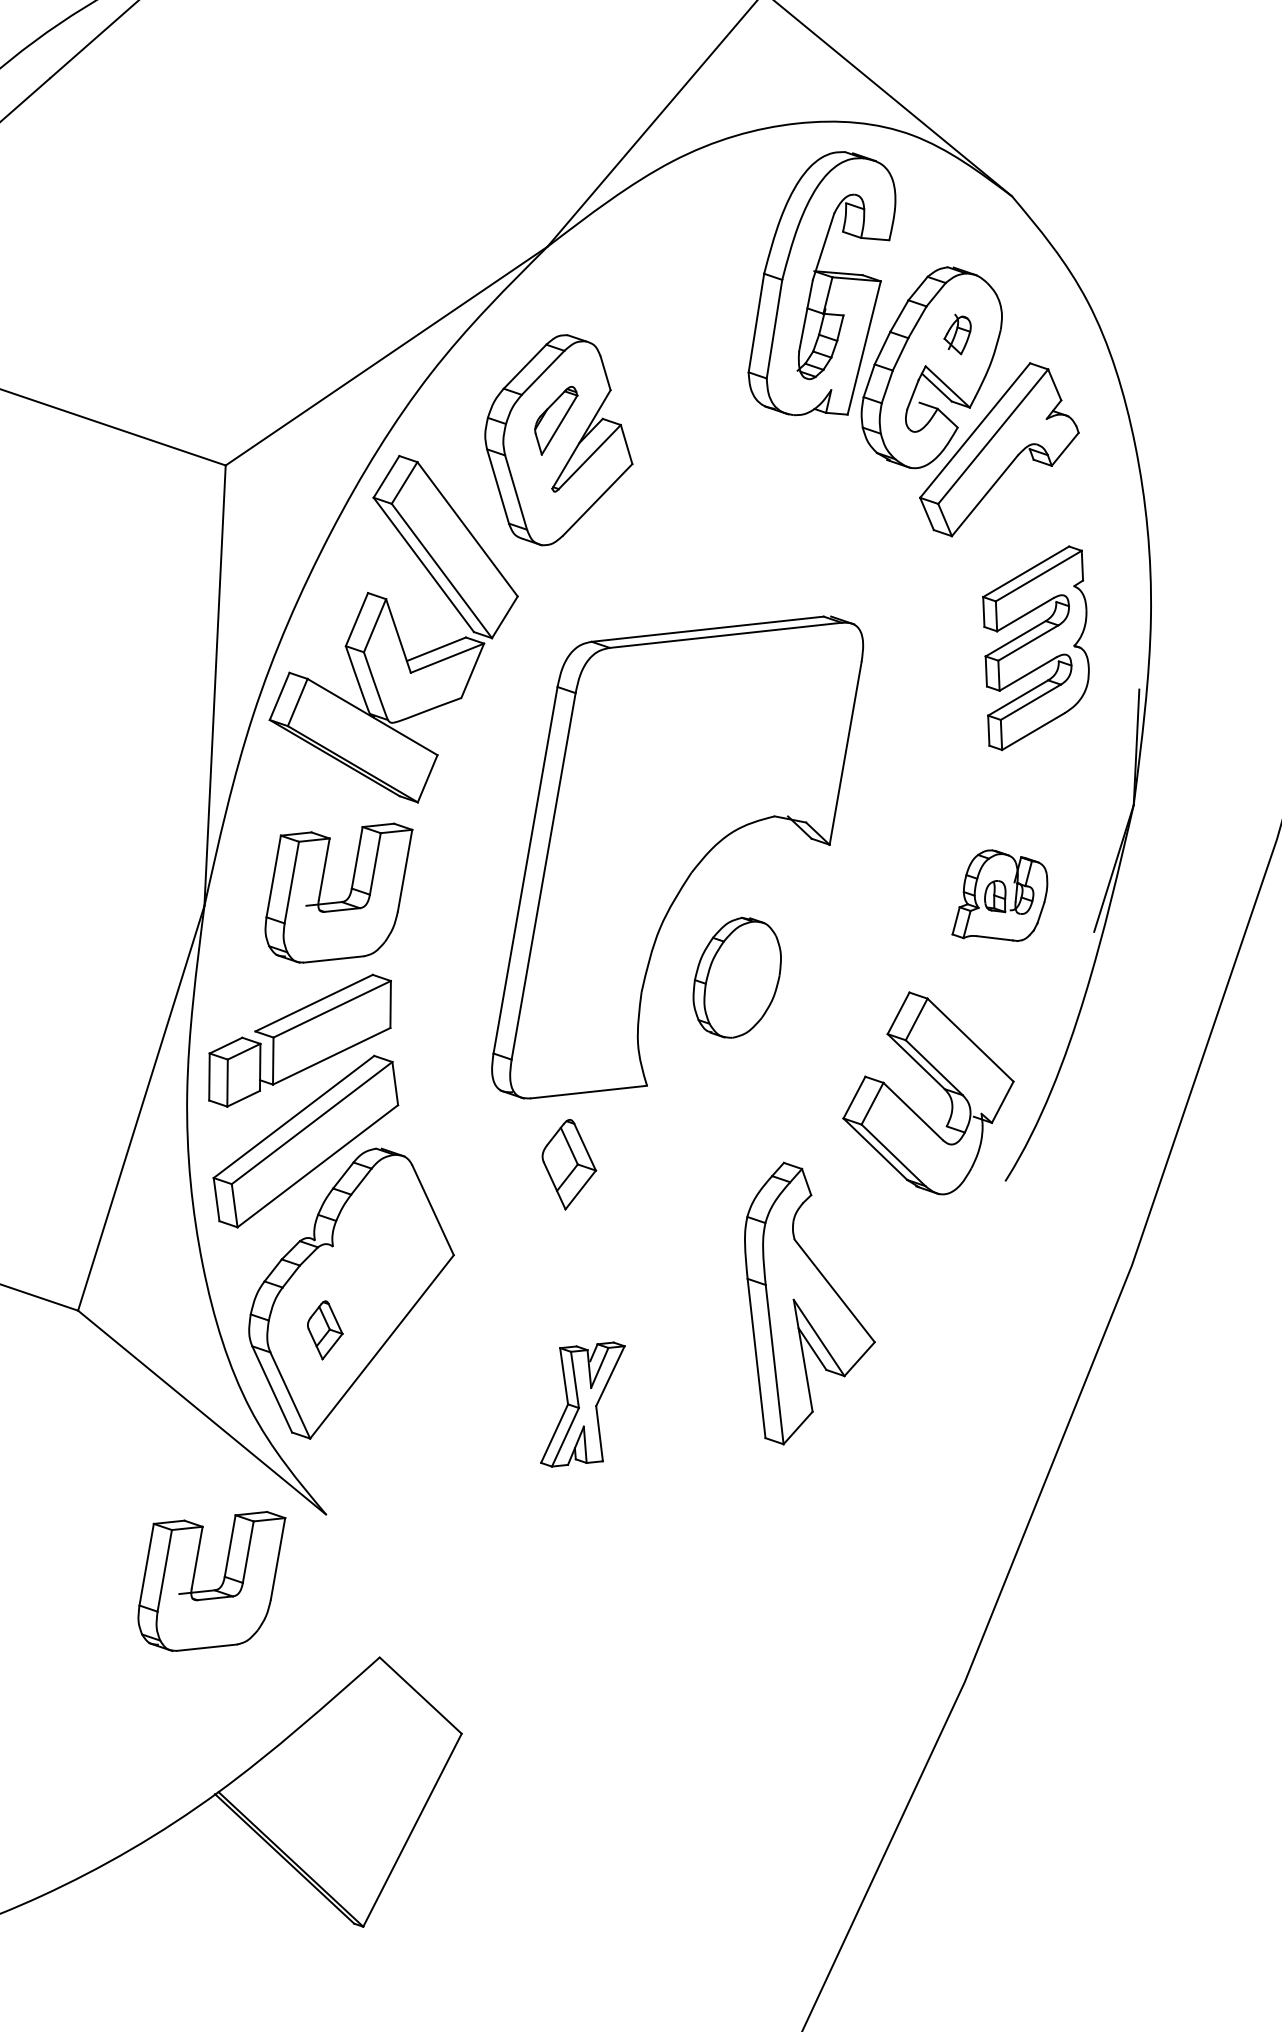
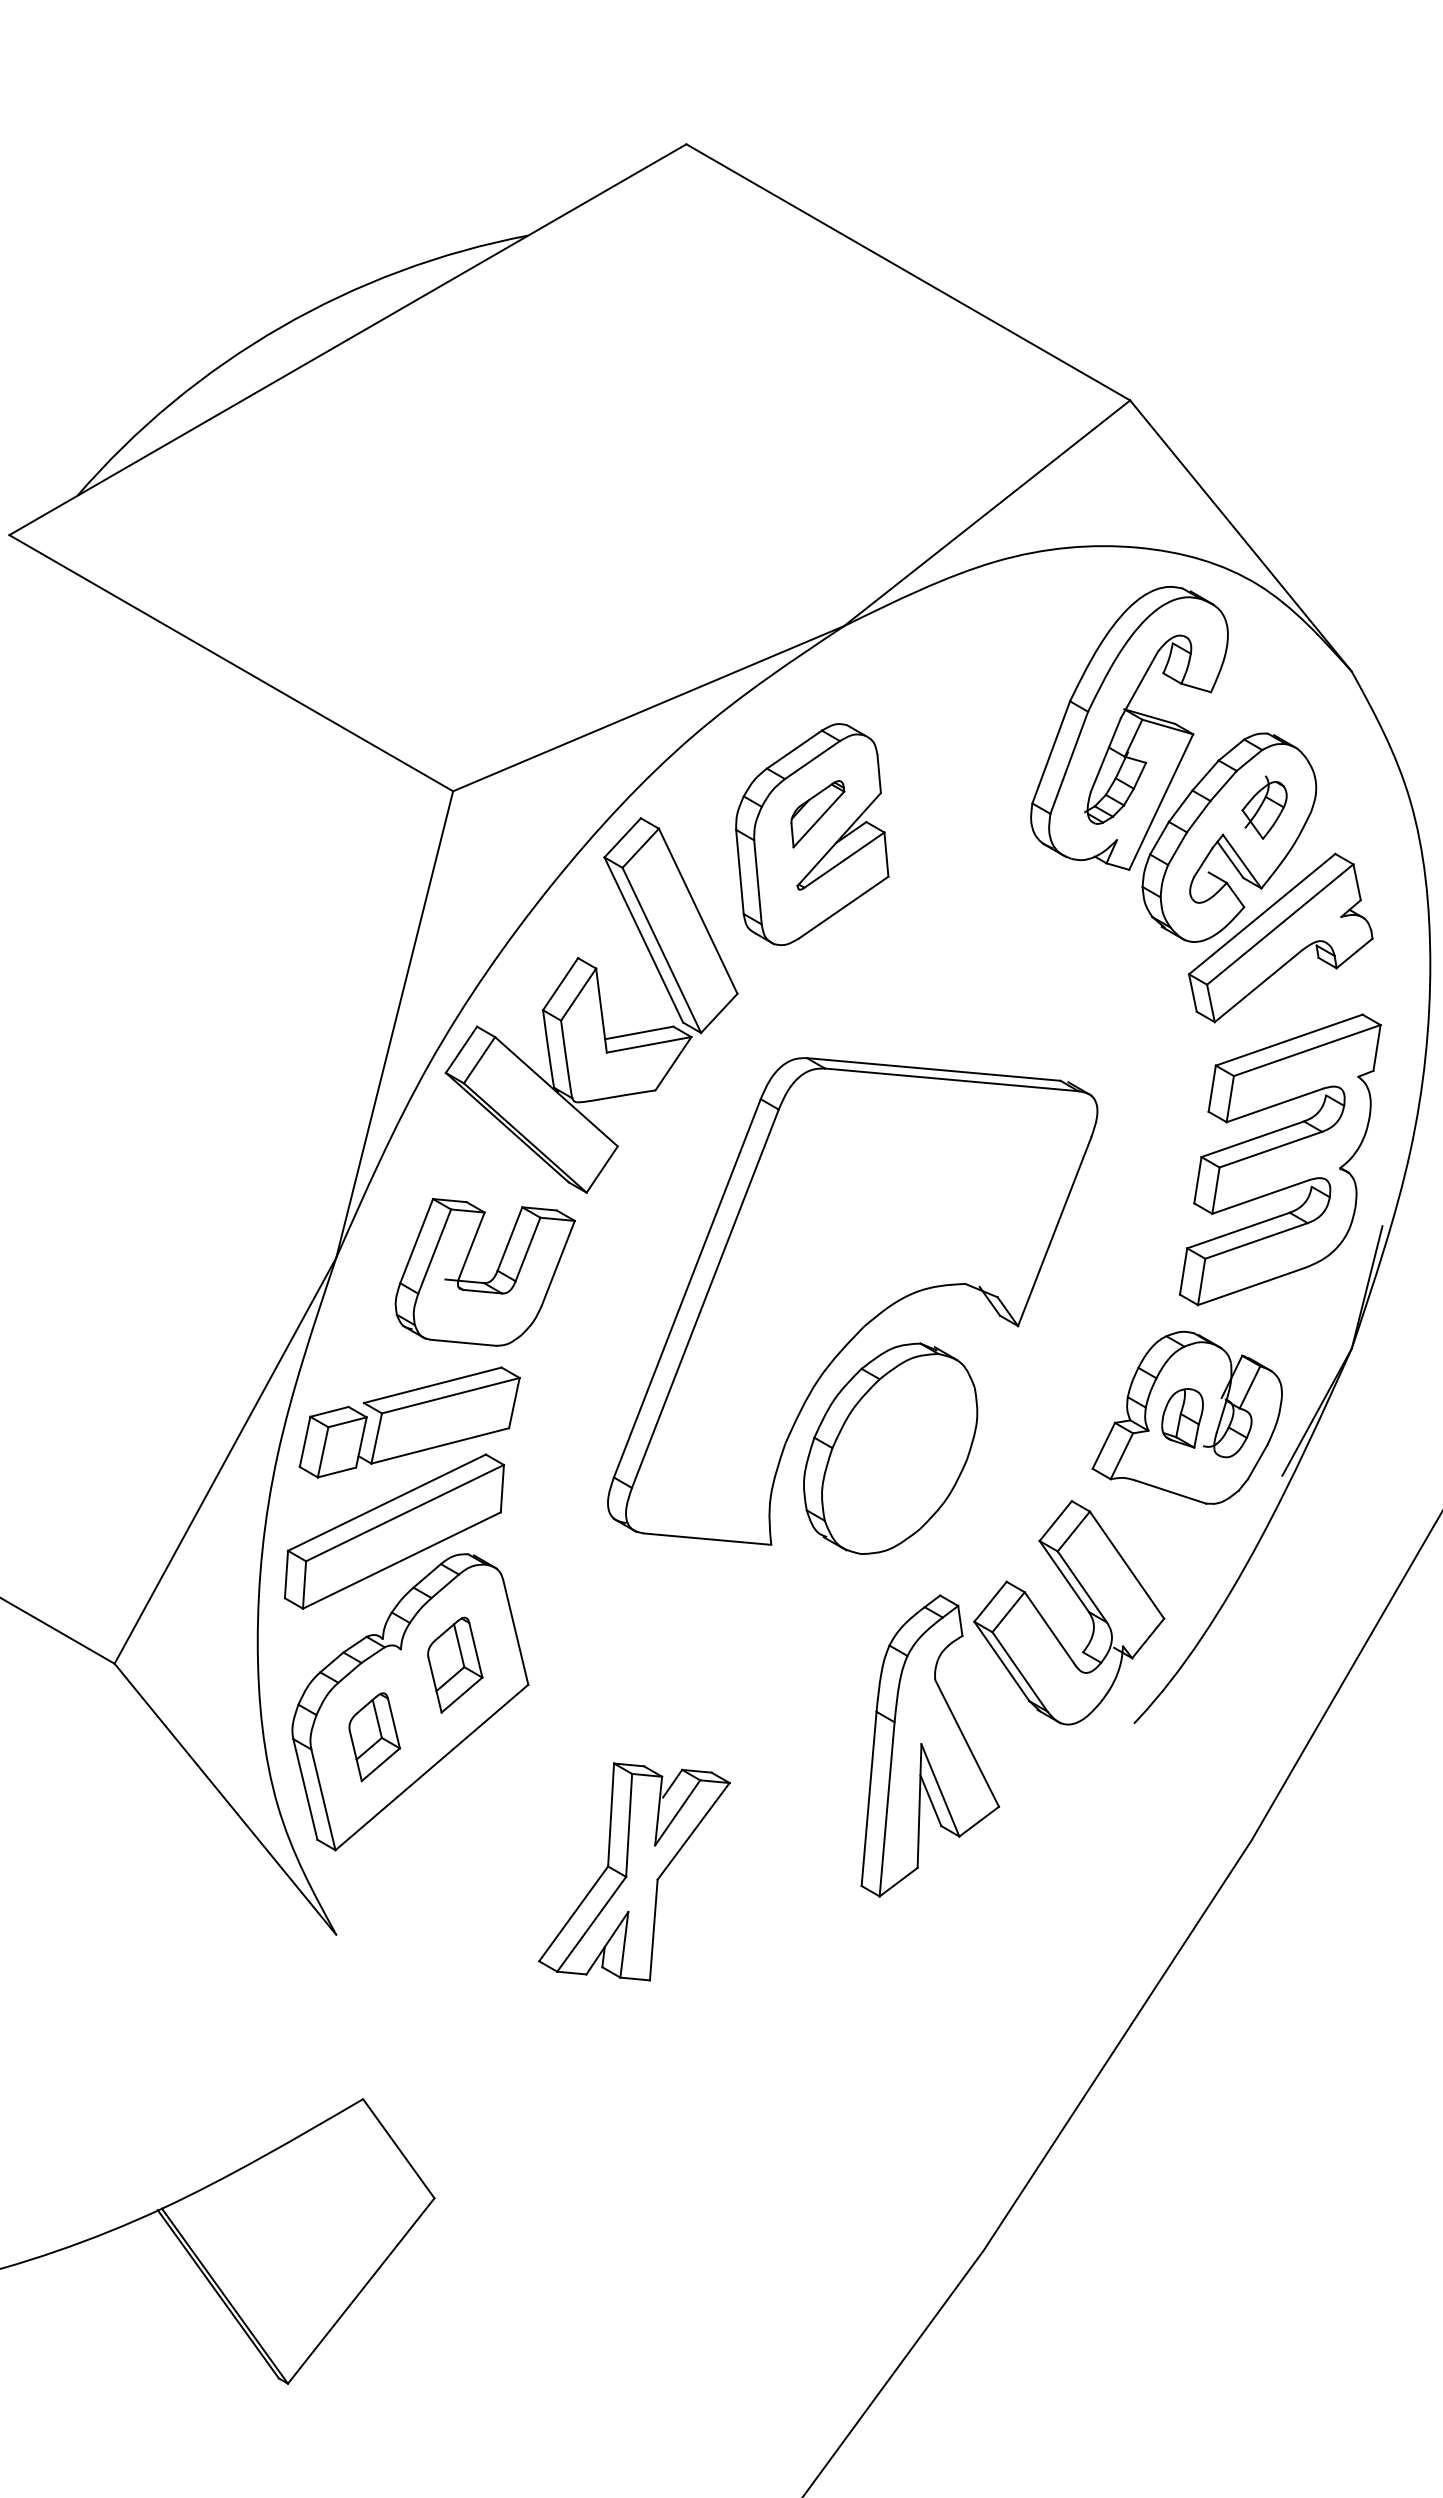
part: (958, 334) -> (1264, 807), size x1.43
part: (1035, 647) -> (1280, 1159), size x1.43
part: (997, 896) -> (1186, 1417), size x1.67
part: (736, 977) -> (890, 1448), size x1.67
part: (569, 1163) -> (455, 1664), moved
part: (802, 1299) -> (930, 1745), moved
part: (324, 1330) -> (374, 1737), size x1.43
part: (582, 1404) -> (634, 1871), size x1.67
part: (222, 1582) -> (210, 1985), removed

